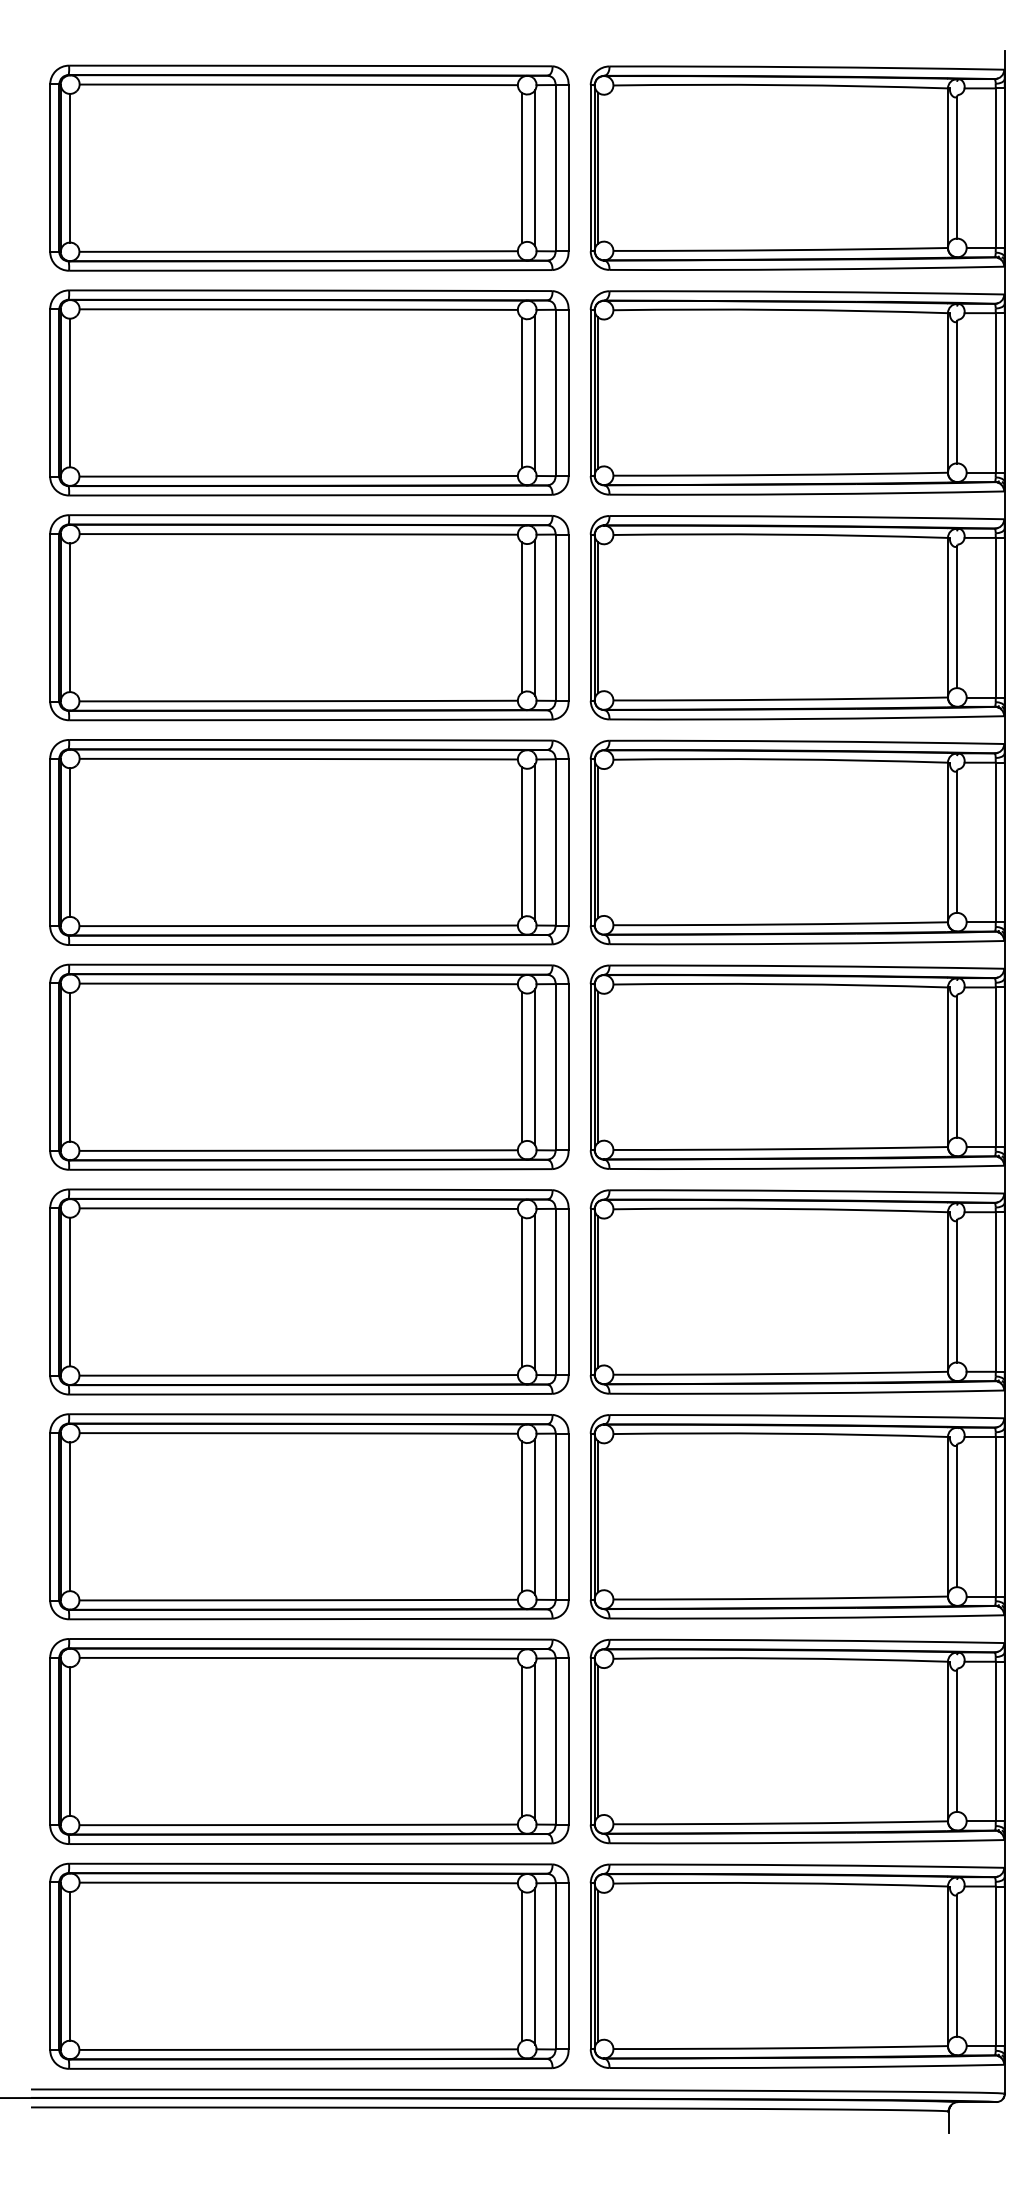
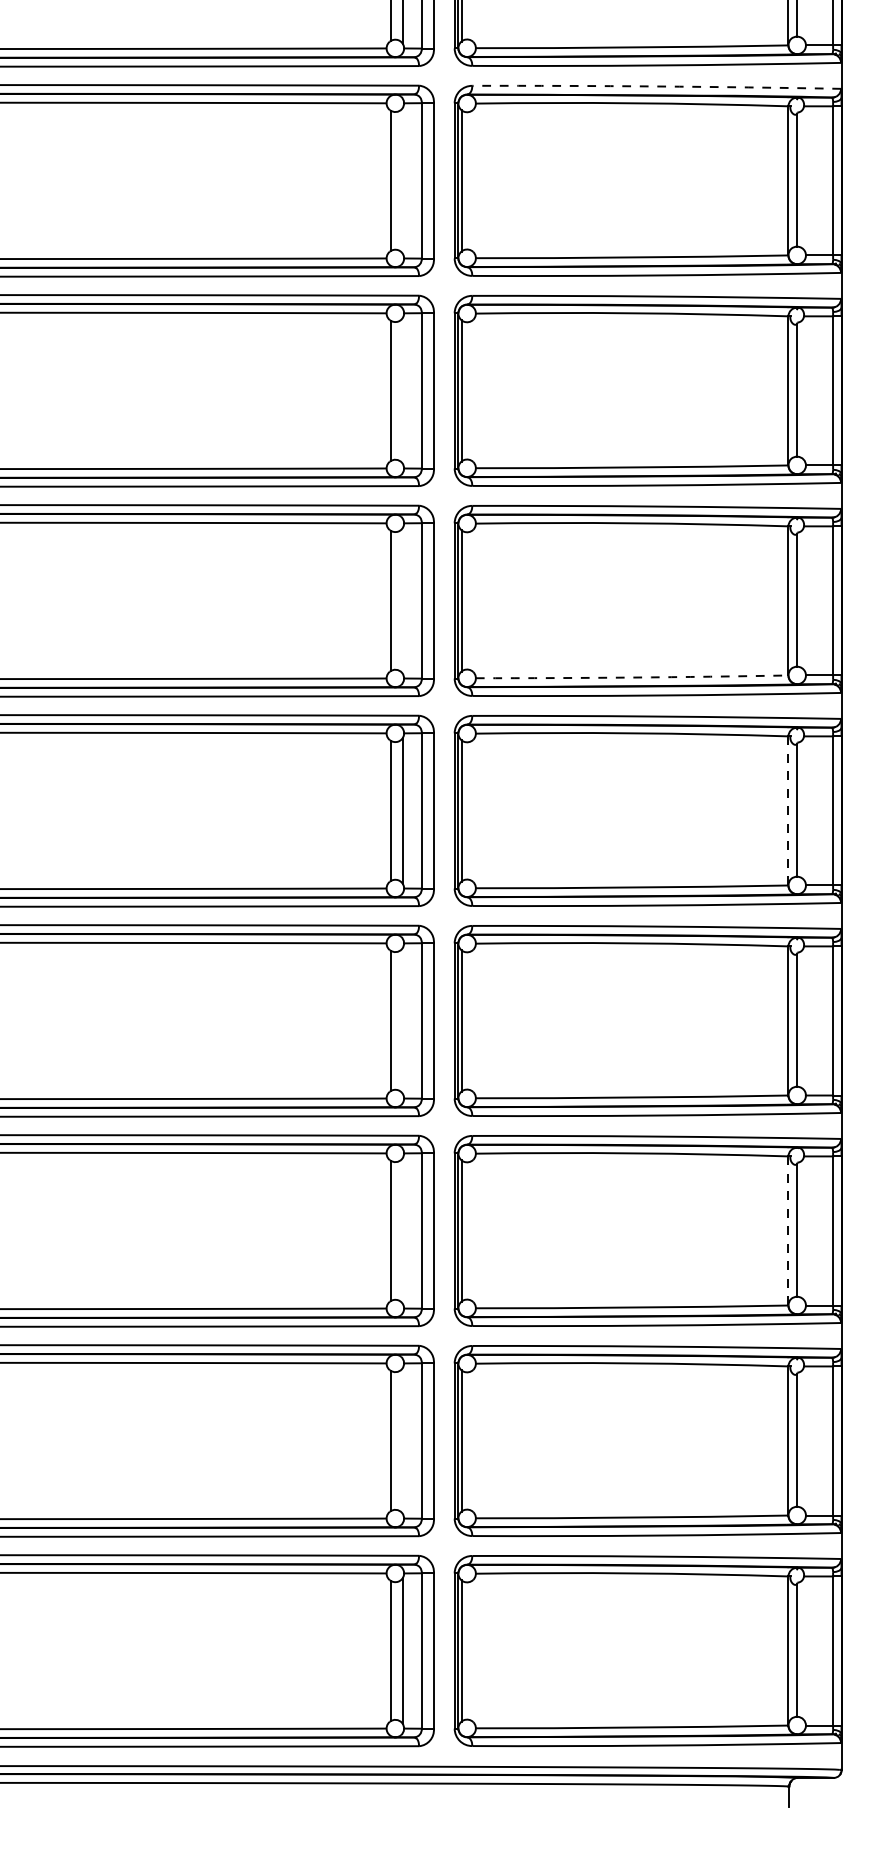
arc: (806, 291) -> (656, 86), solid -> dashed
line: (535, 392) -> (403, 180), removed
line: (535, 617) -> (403, 390), removed
line: (535, 842) -> (403, 600), removed
arc: (780, 924) -> (631, 677), solid -> dashed
line: (947, 1067) -> (788, 811), solid -> dashed
line: (535, 1291) -> (403, 1020), removed
line: (535, 1516) -> (403, 1230), removed
line: (947, 1516) -> (788, 1230), solid -> dashed
line: (535, 1741) -> (403, 1440), removed

